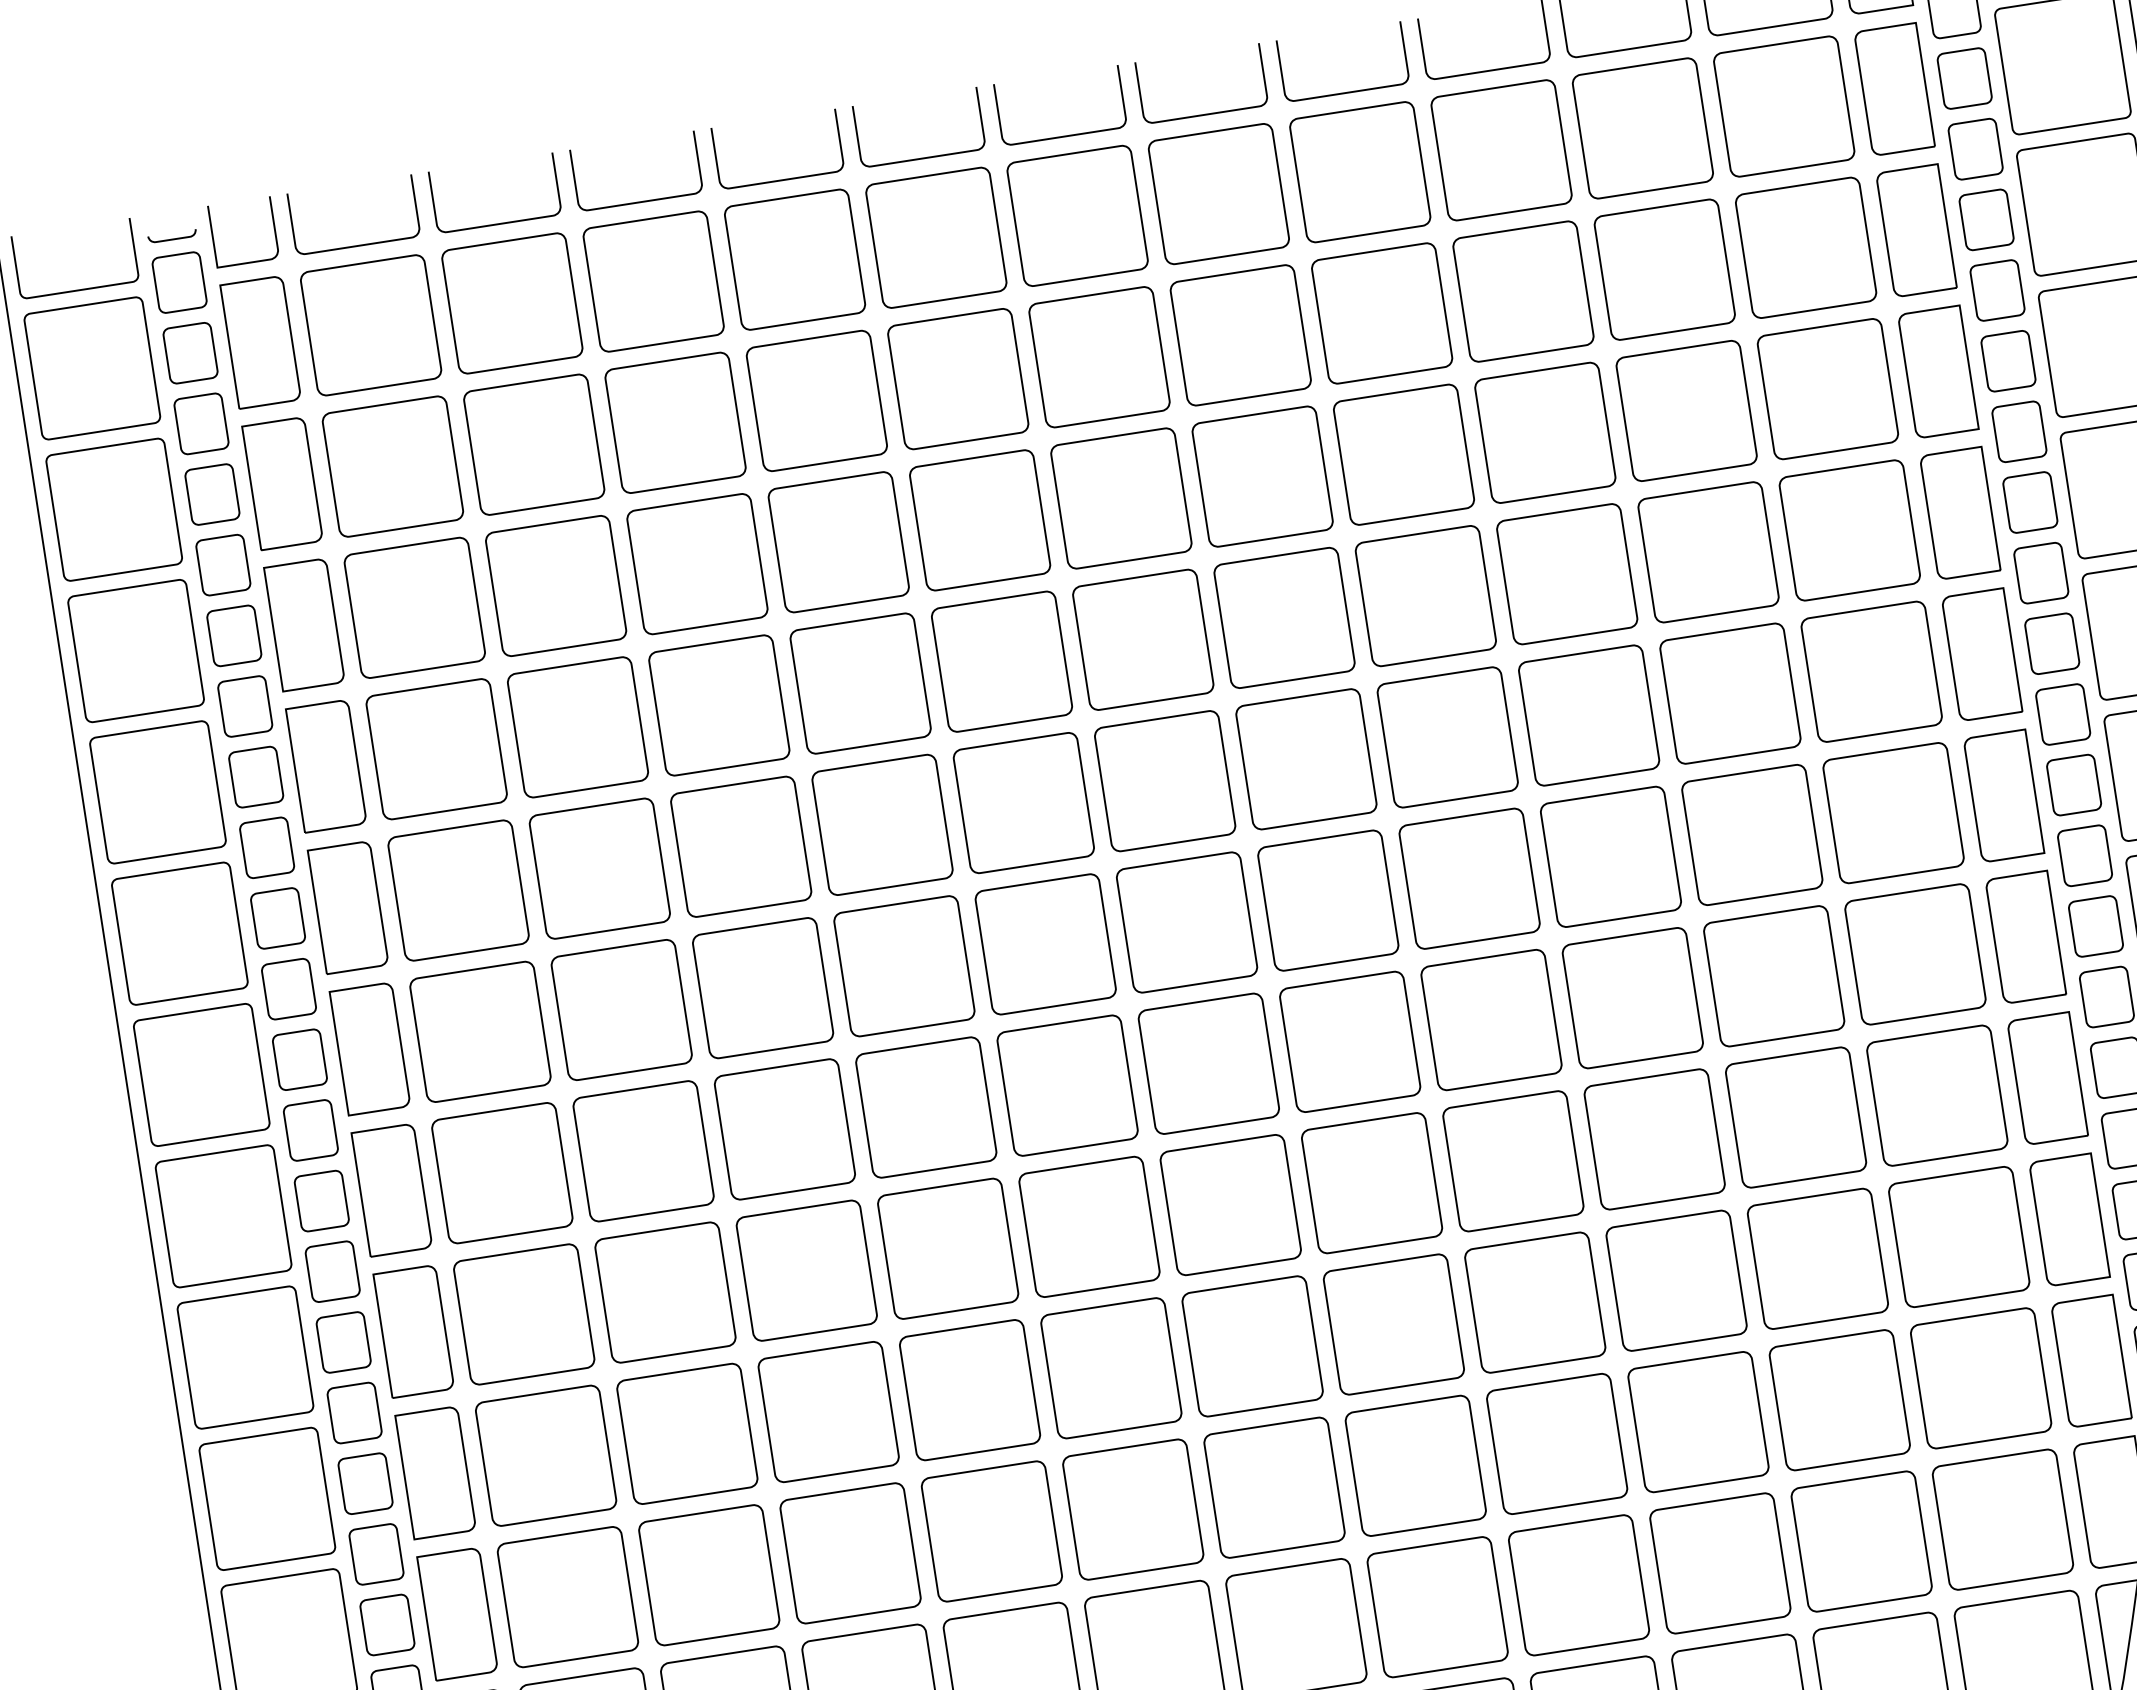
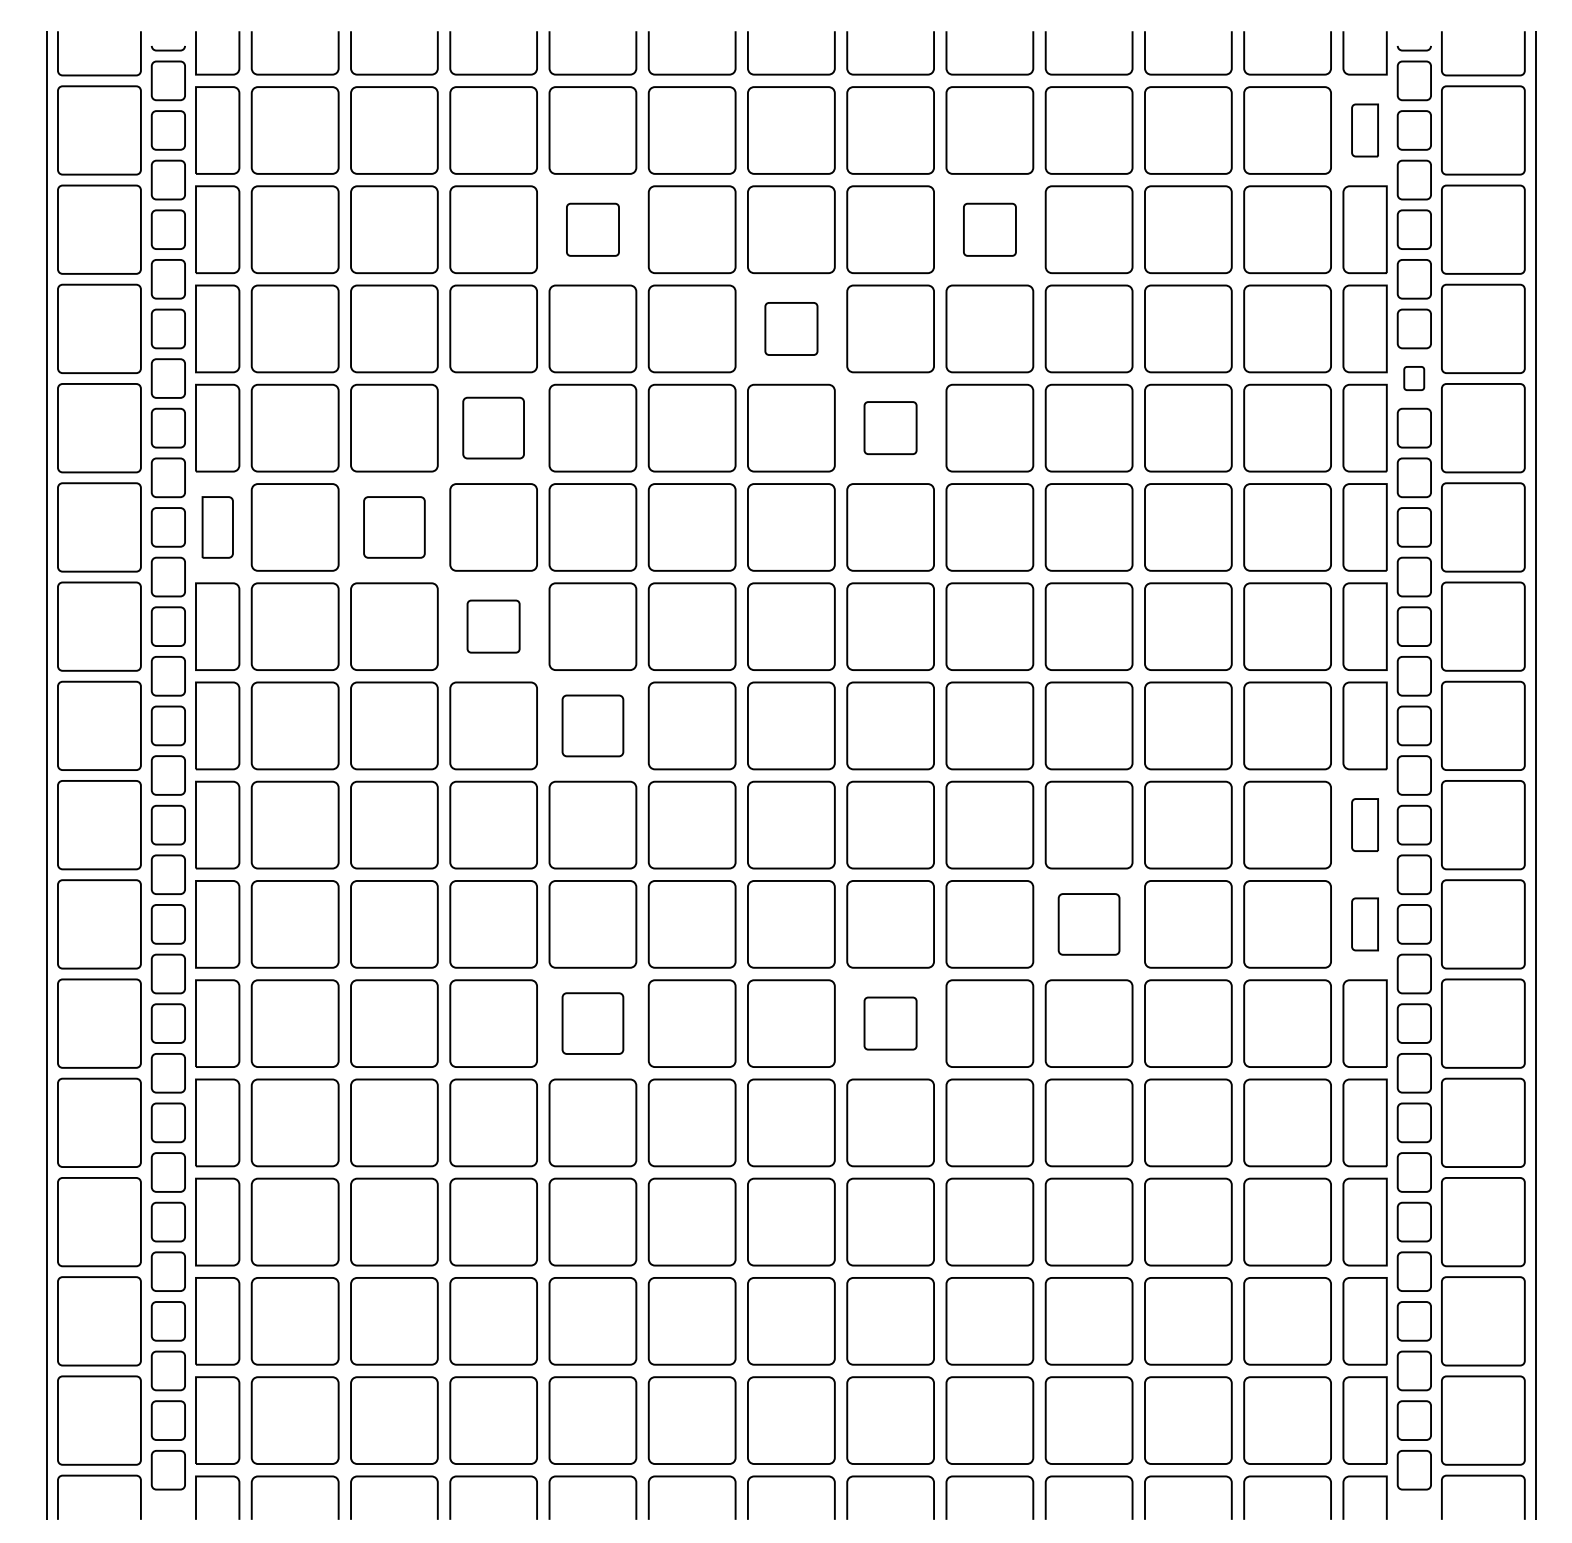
part: (1893, 89) -> (1364, 130), size x0.6
part: (1381, 313) -> (989, 229), size x0.6
part: (816, 400) -> (592, 229), size x0.6
part: (2018, 431) -> (1413, 378), size x0.6
part: (1121, 497) -> (791, 328), size x0.6
part: (1284, 617) -> (890, 427), size x0.6
part: (718, 704) -> (493, 427), size x0.7
part: (599, 868) -> (394, 527), size x0.7
part: (347, 907) -> (217, 527), size x0.7
part: (762, 987) -> (493, 626), size x0.6
part: (2046, 1077) -> (1364, 824), size x0.6
part: (925, 1107) -> (592, 725), size x0.7
part: (2068, 1220) -> (1364, 924), size x0.6
part: (1675, 1281) -> (1088, 924), size x0.7
part: (1415, 1465) -> (890, 1023), size x0.6
part: (991, 1531) -> (592, 1023), size x0.7

